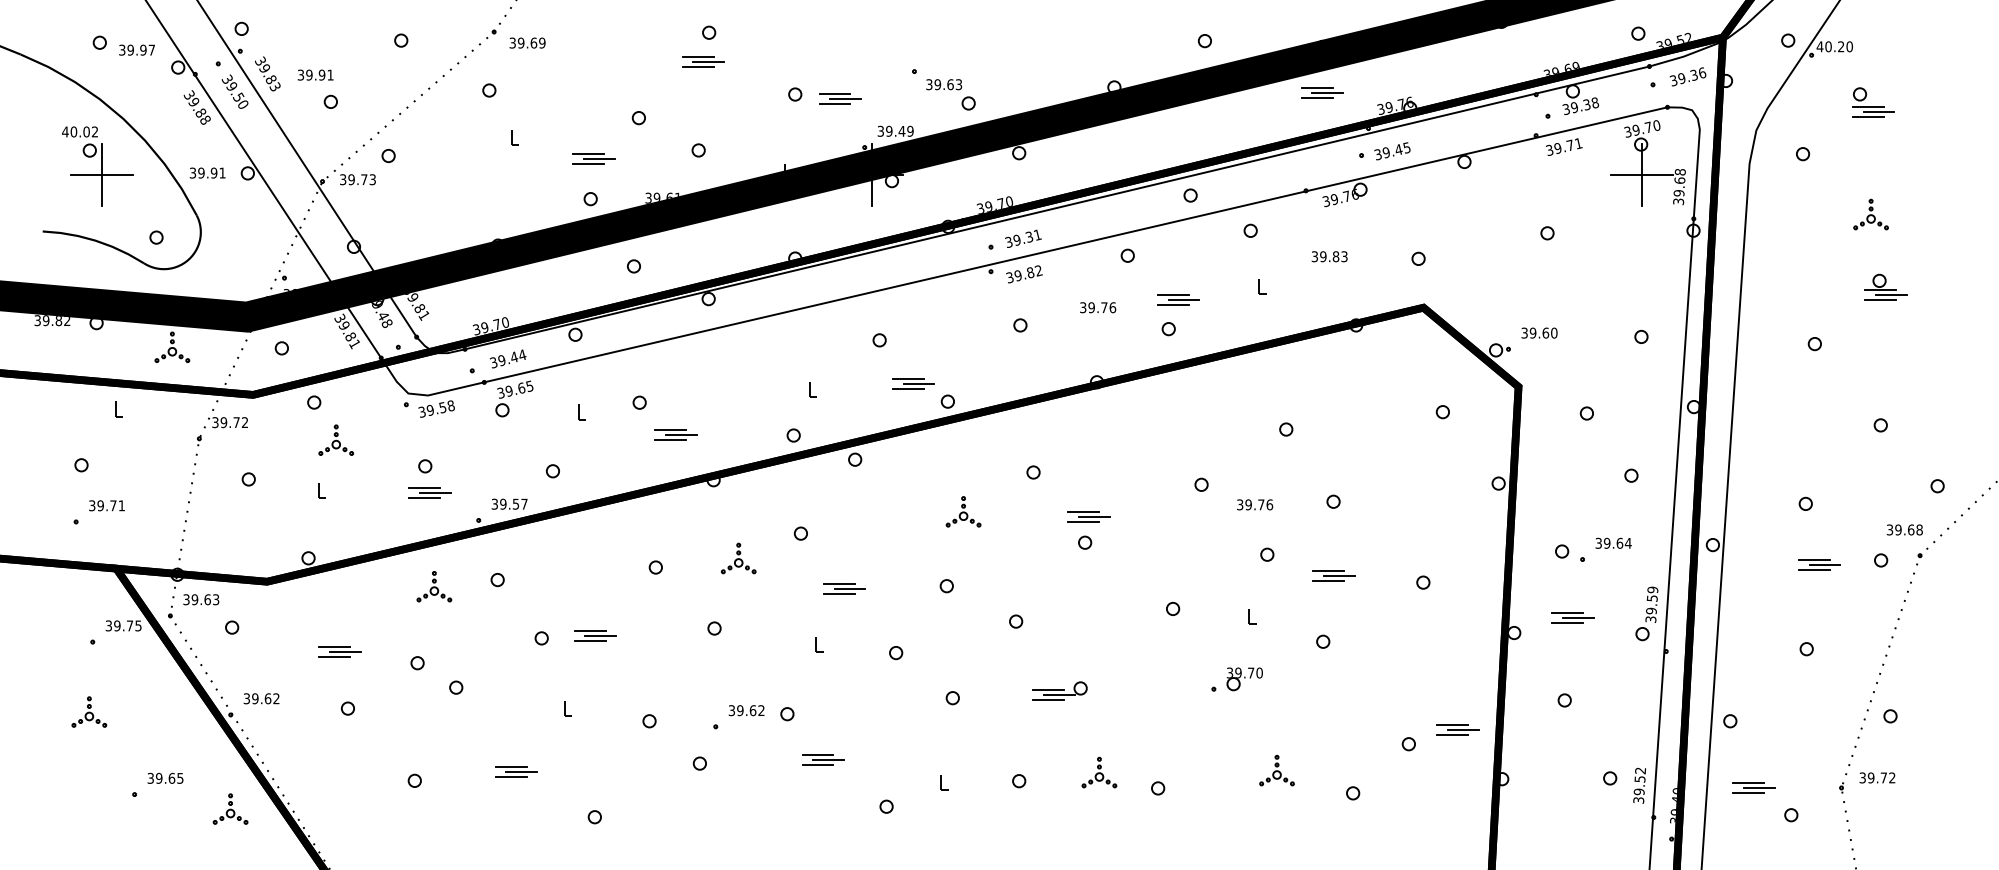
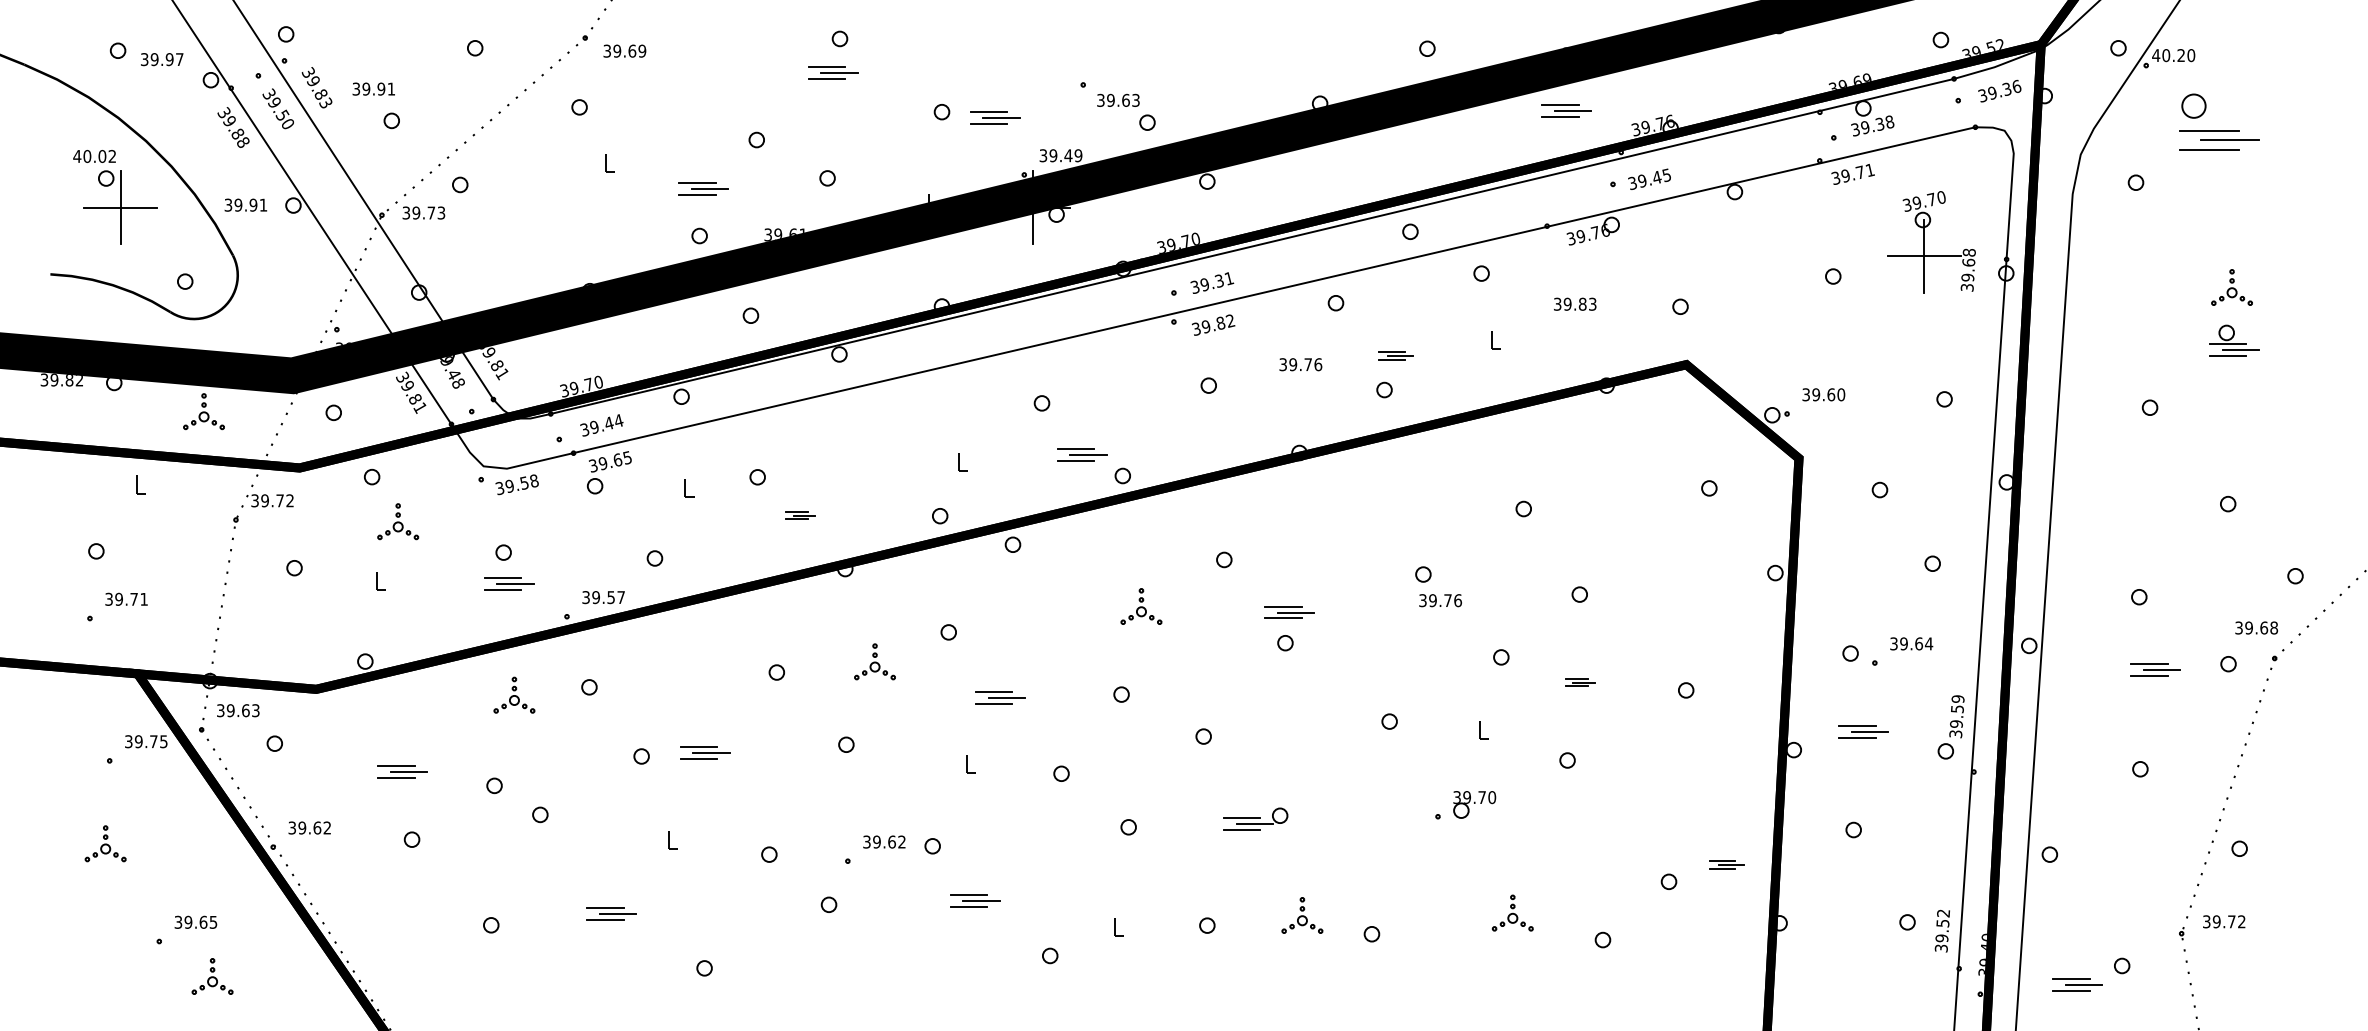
part: (1873, 102) -> (2219, 121), size x1.6
part: (1647, 163) -> (1930, 242), moved
part: (1870, 214) -> (2231, 287), moved
part: (1178, 299) -> (1396, 354), size x0.7
part: (675, 434) -> (800, 514), size x0.6
text: (1255, 504) -> (1441, 600), moved
part: (1333, 575) -> (1579, 681), size x0.6
part: (1457, 729) -> (1726, 864), size x0.7
part: (1753, 787) -> (2077, 984), moved
part: (230, 808) -> (212, 975), moved

